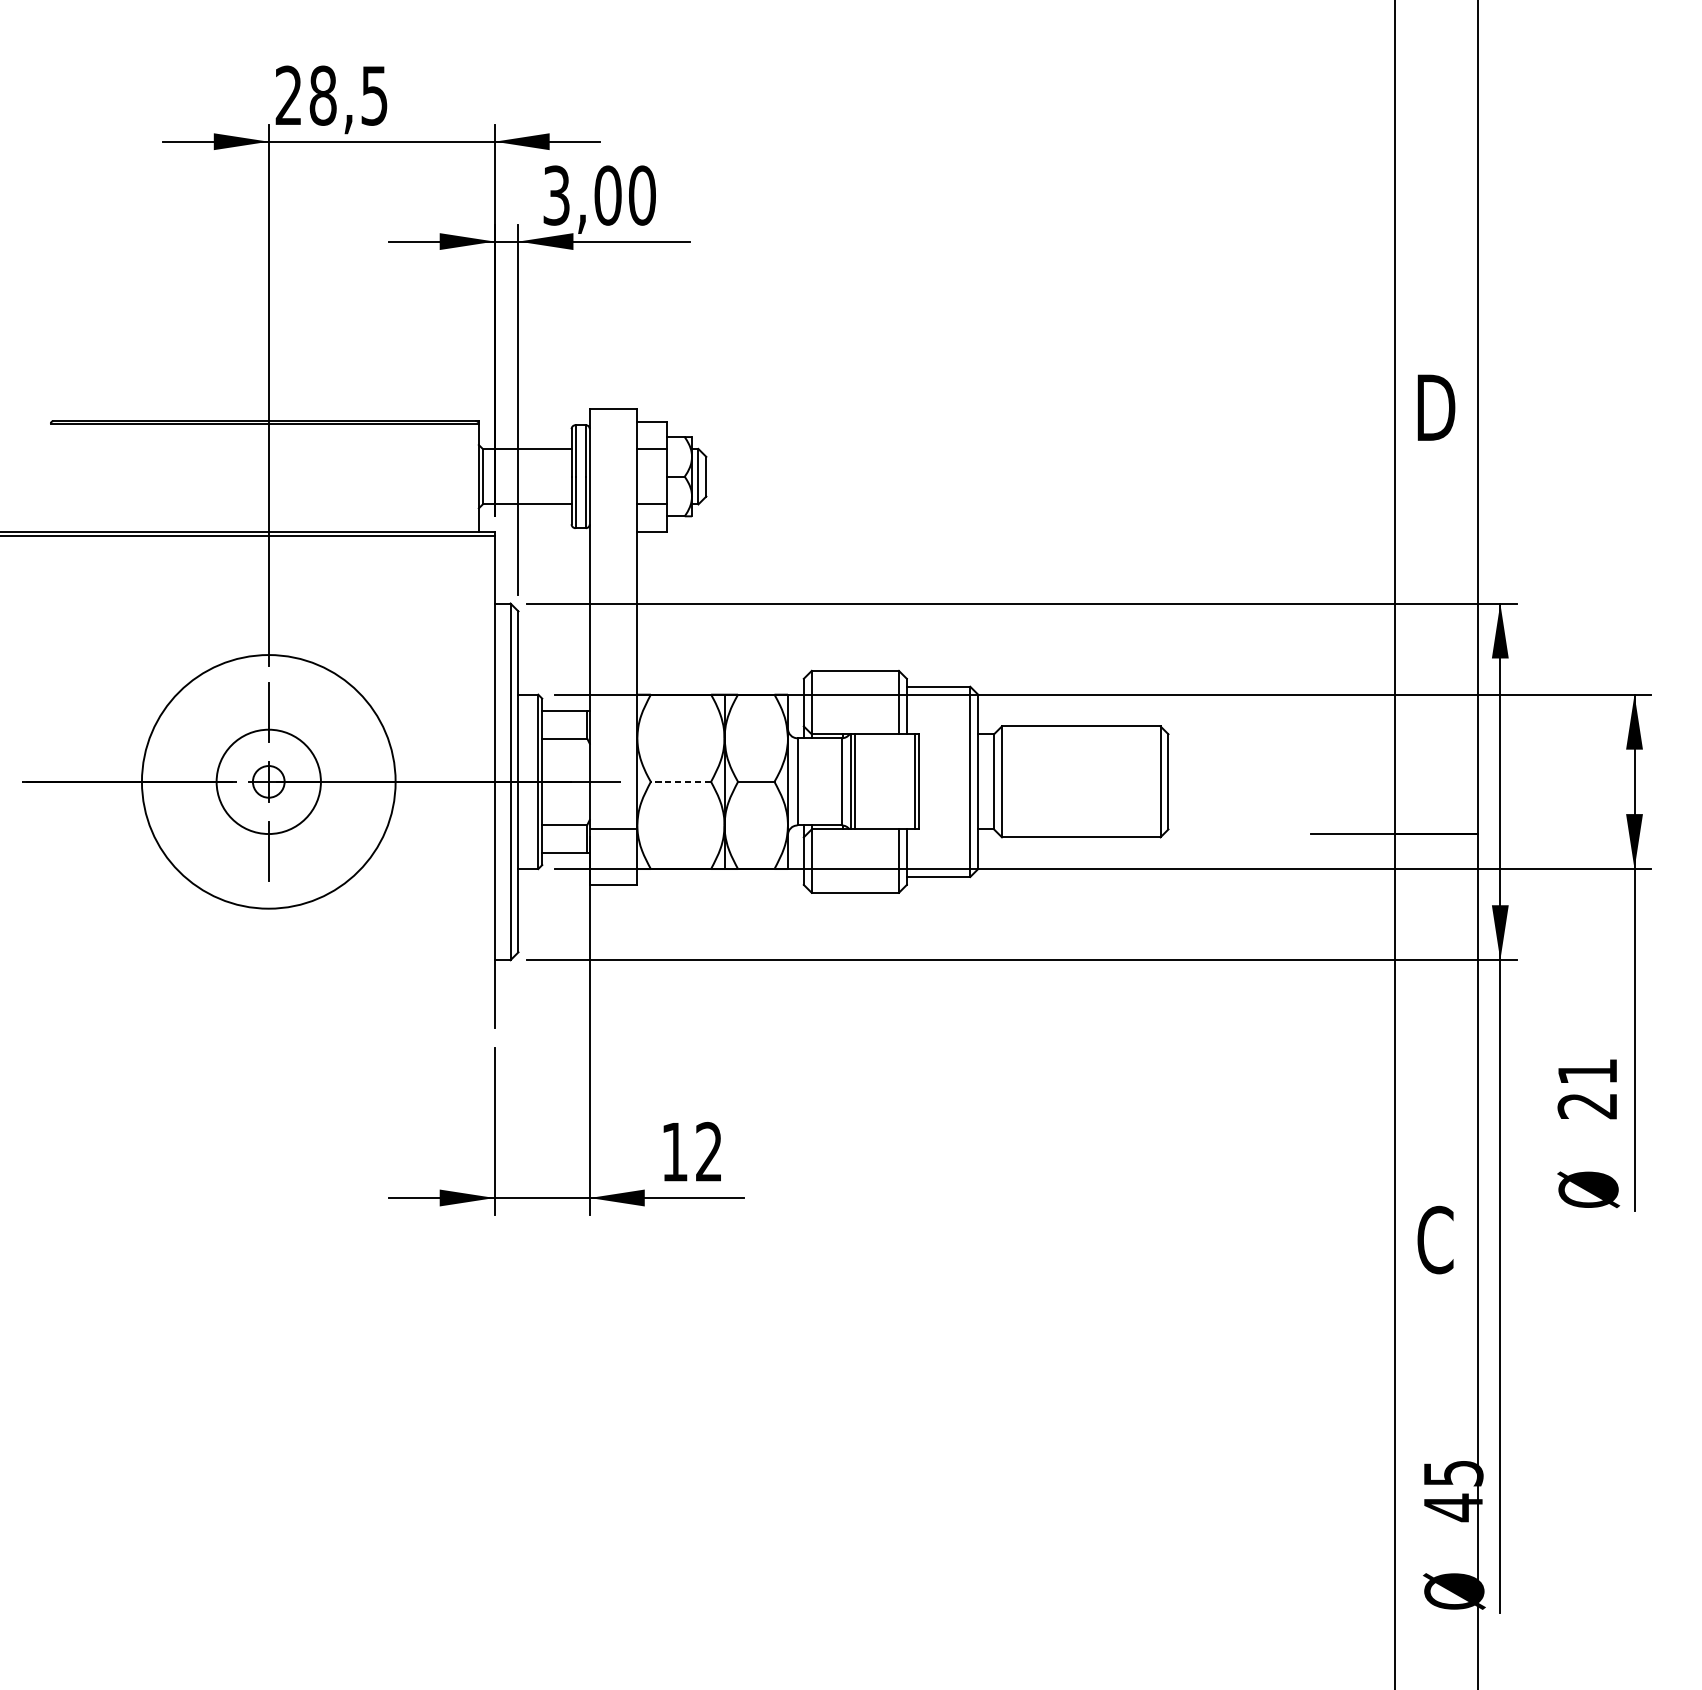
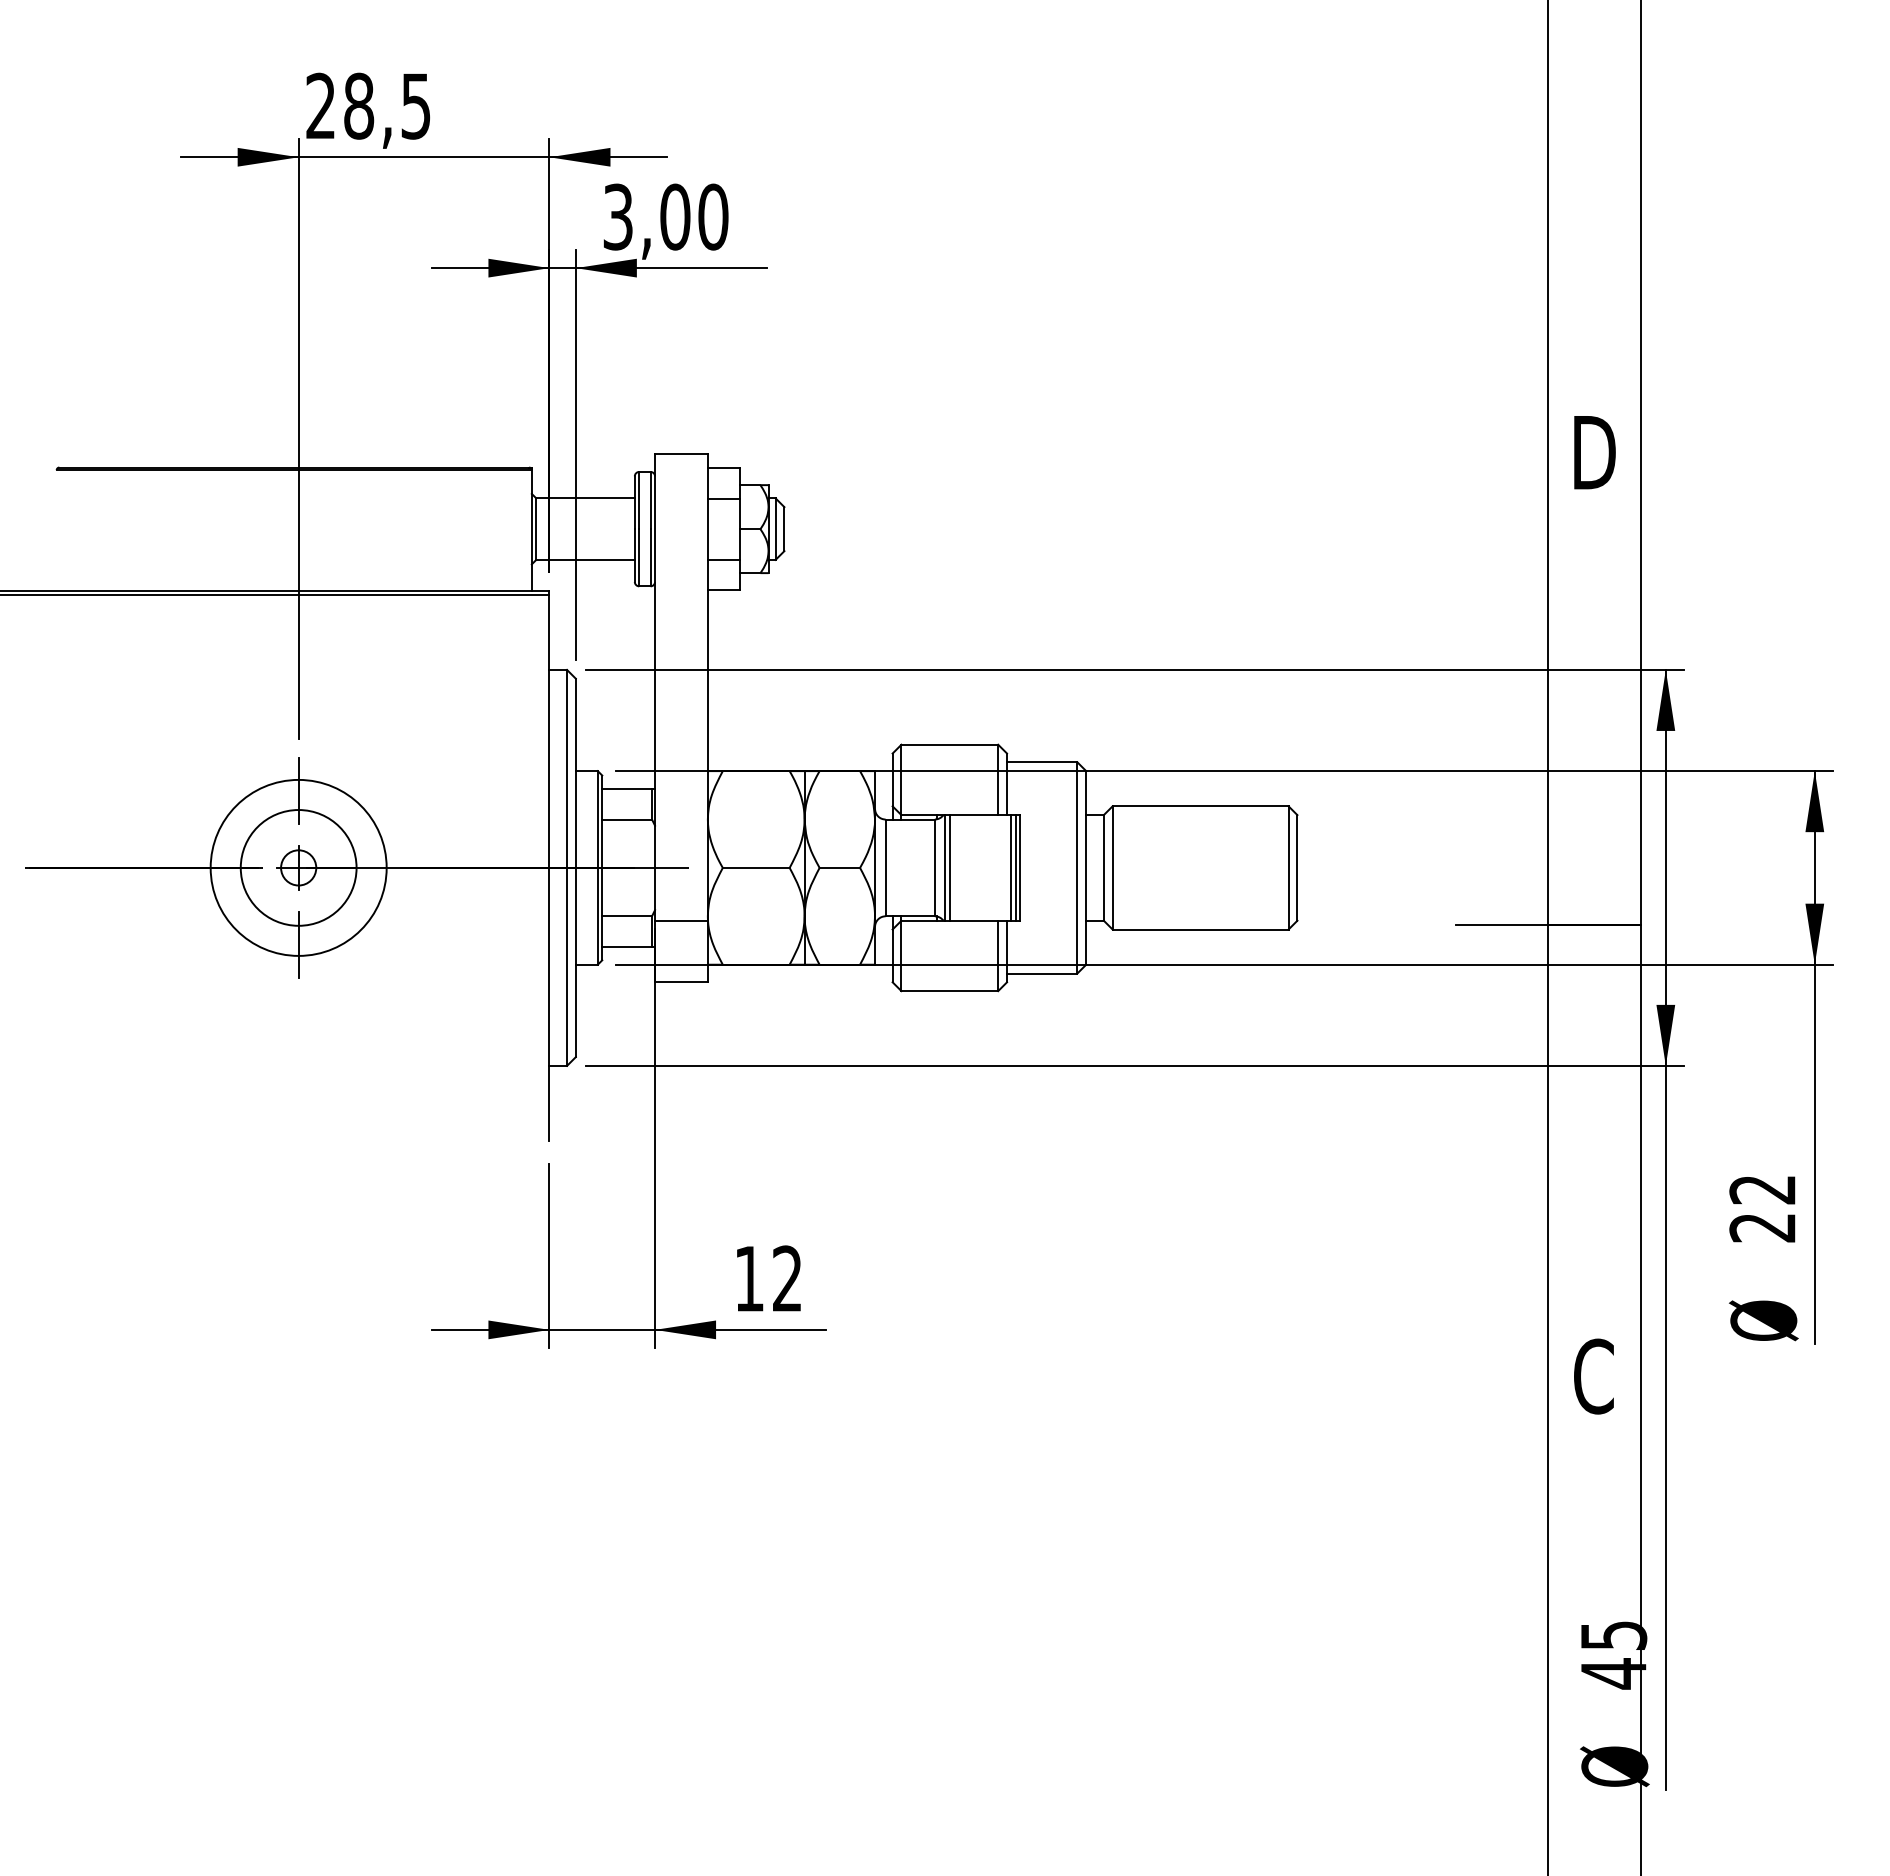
circle: (268, 781) -> (298, 867), size x0.62
line: (680, 781) -> (755, 867), dashed -> solid
line: (910, 781) -> (1011, 867), added
text: (1587, 1072) -> (1762, 1190), 21 -> 22

